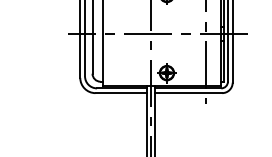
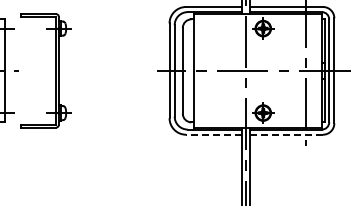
line: (120, 92) -> (213, 134), solid -> dashed
line: (188, 92) -> (286, 134), solid -> dashed

